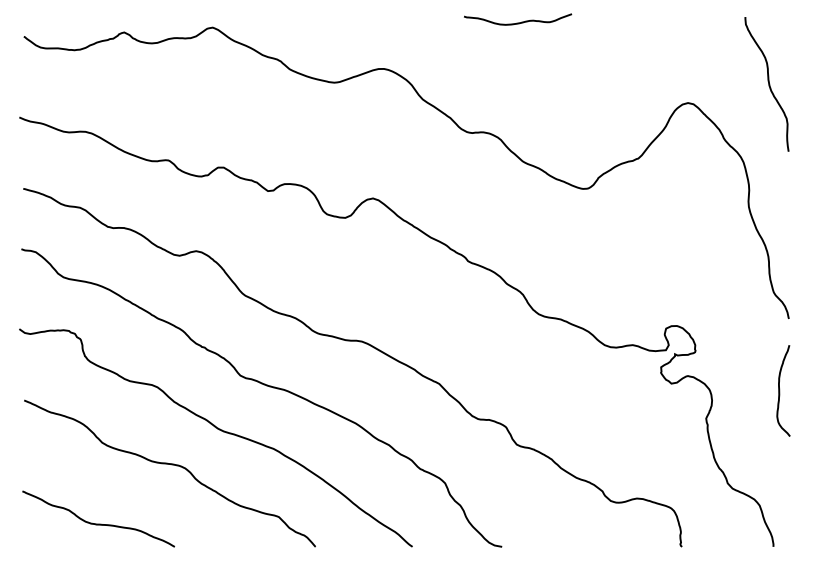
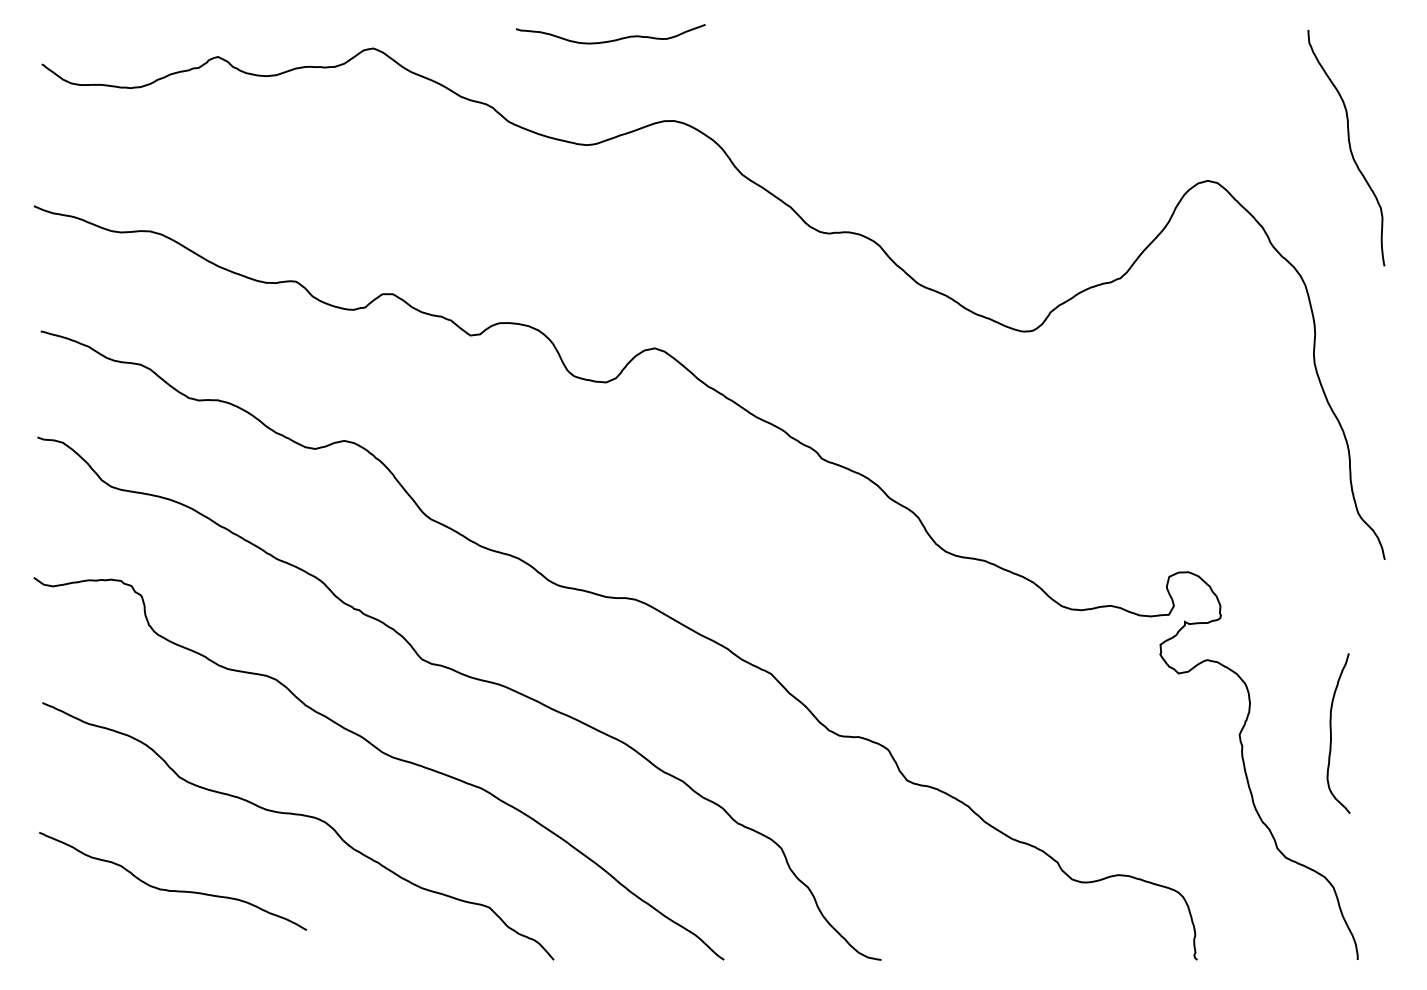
curve: (518, 22) -> (611, 39), moved
curve: (780, 390) -> (1333, 732), moved
curve: (98, 523) -> (172, 889), moved

